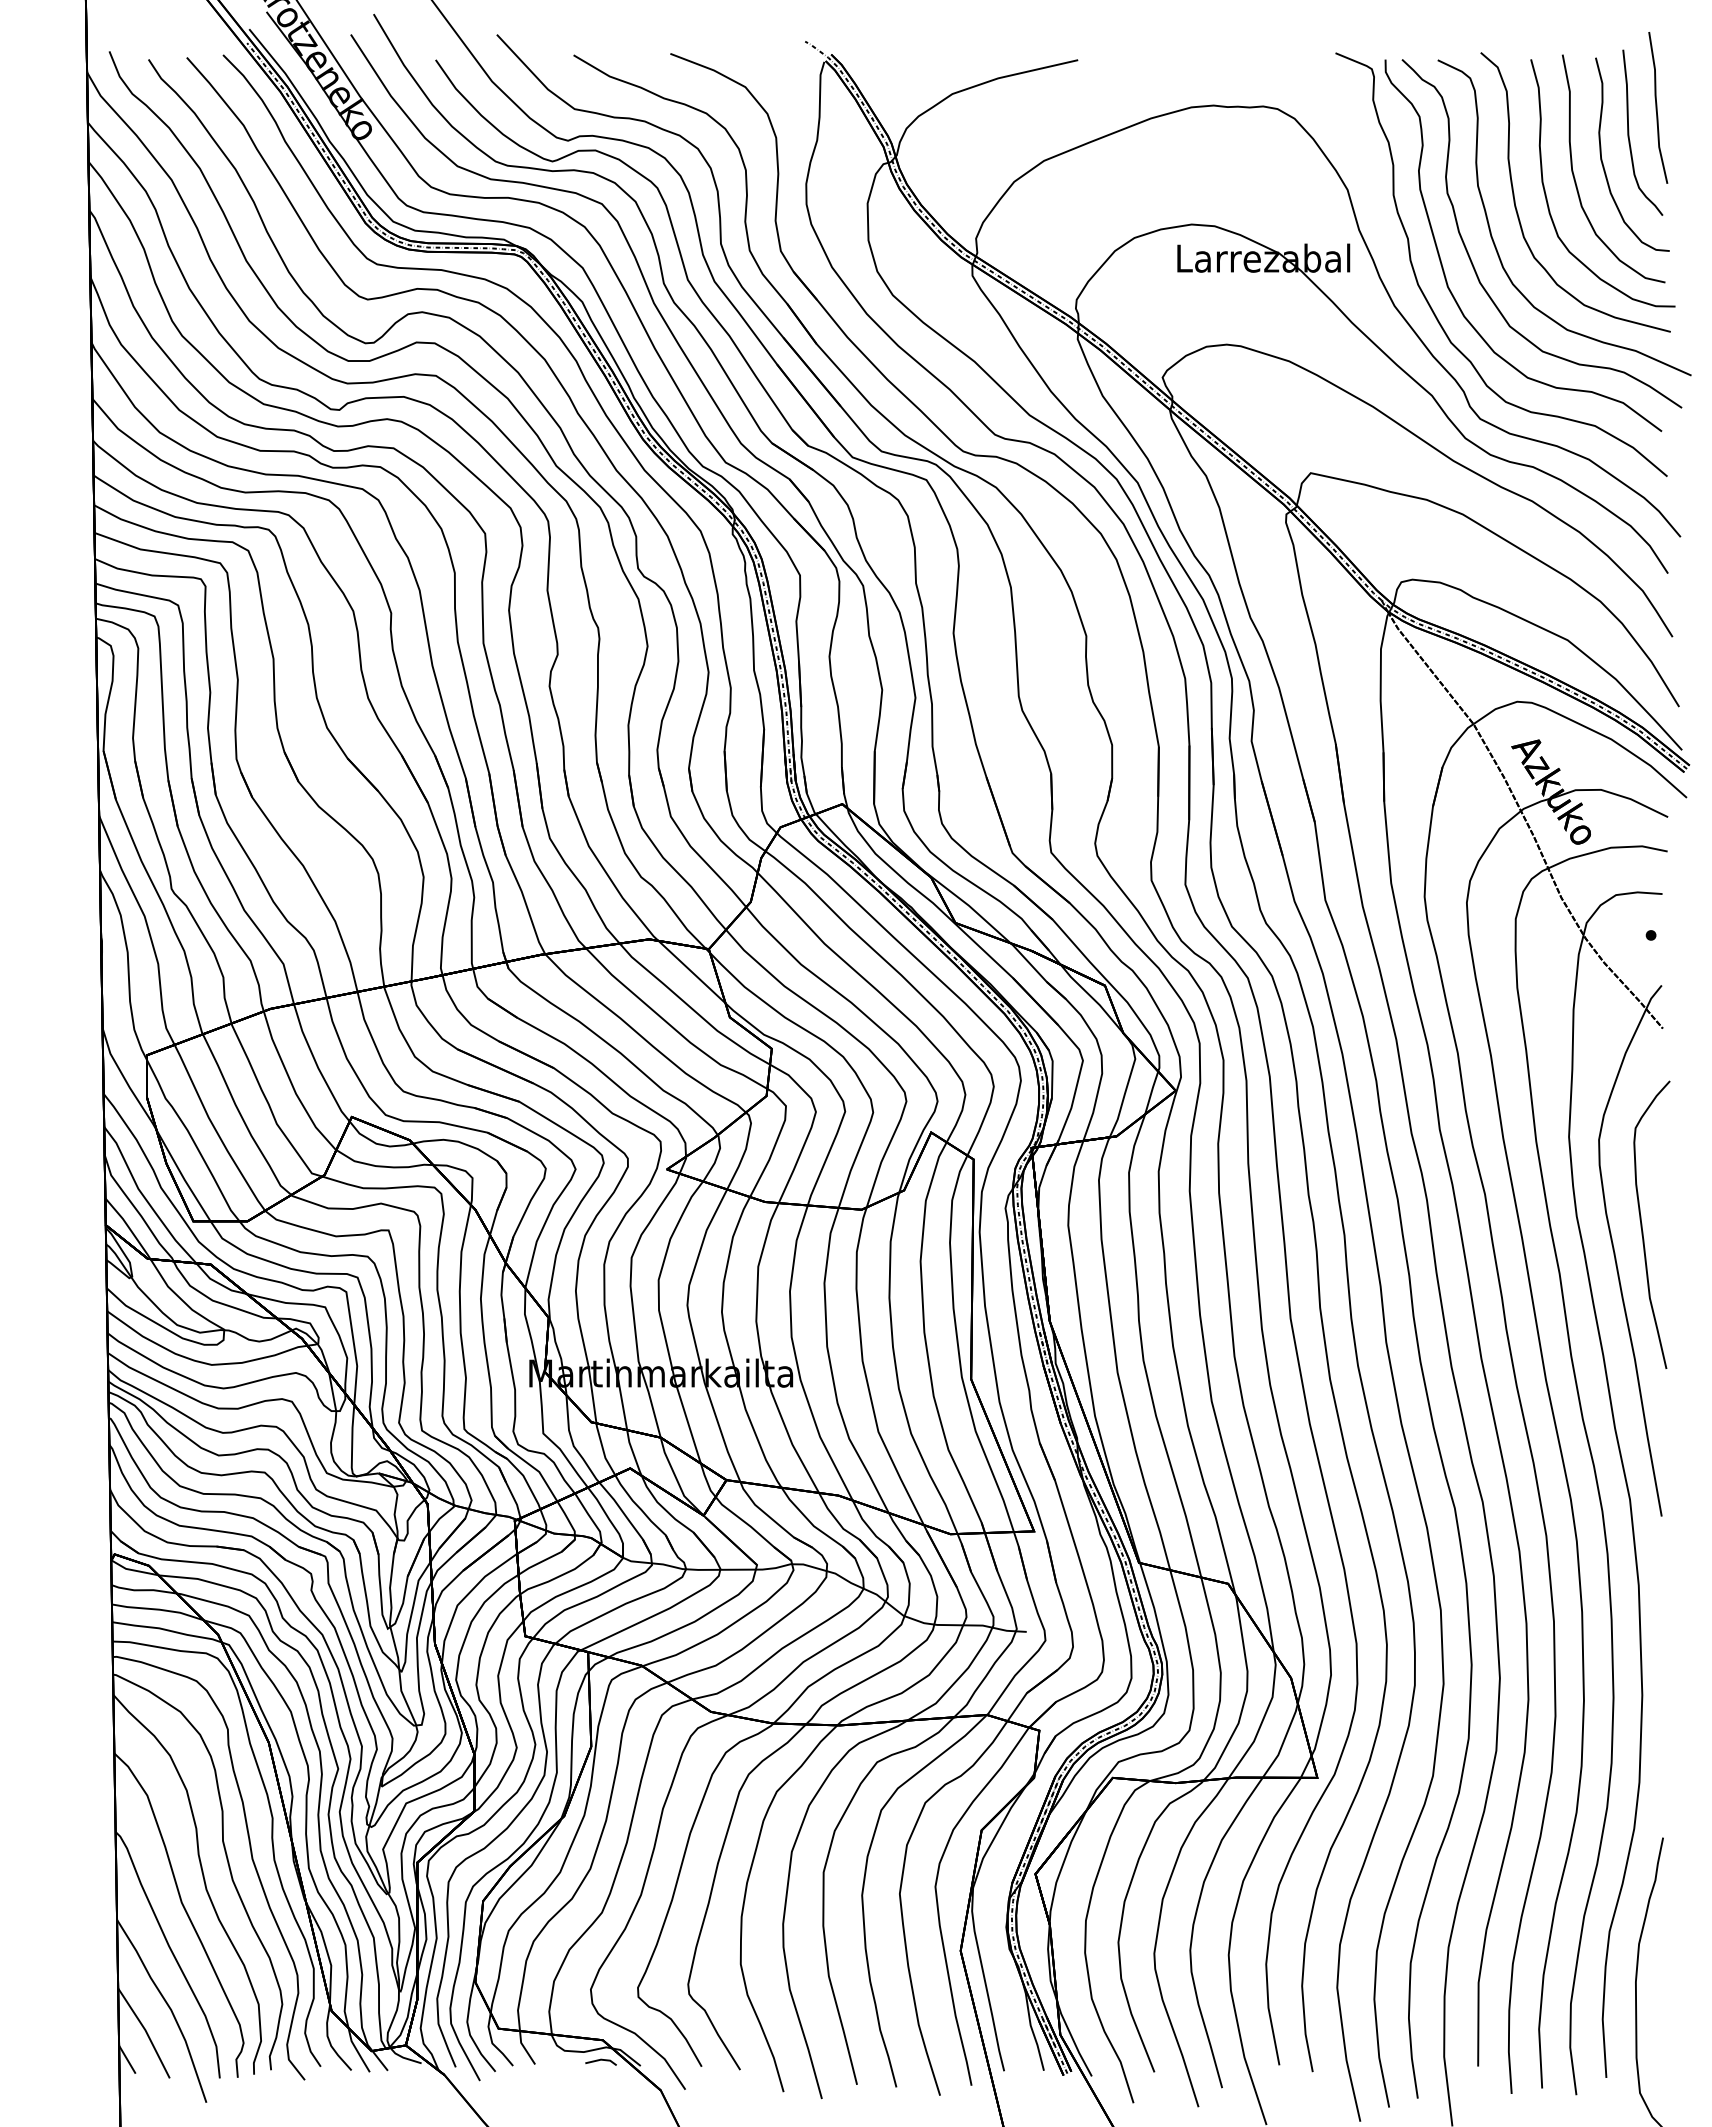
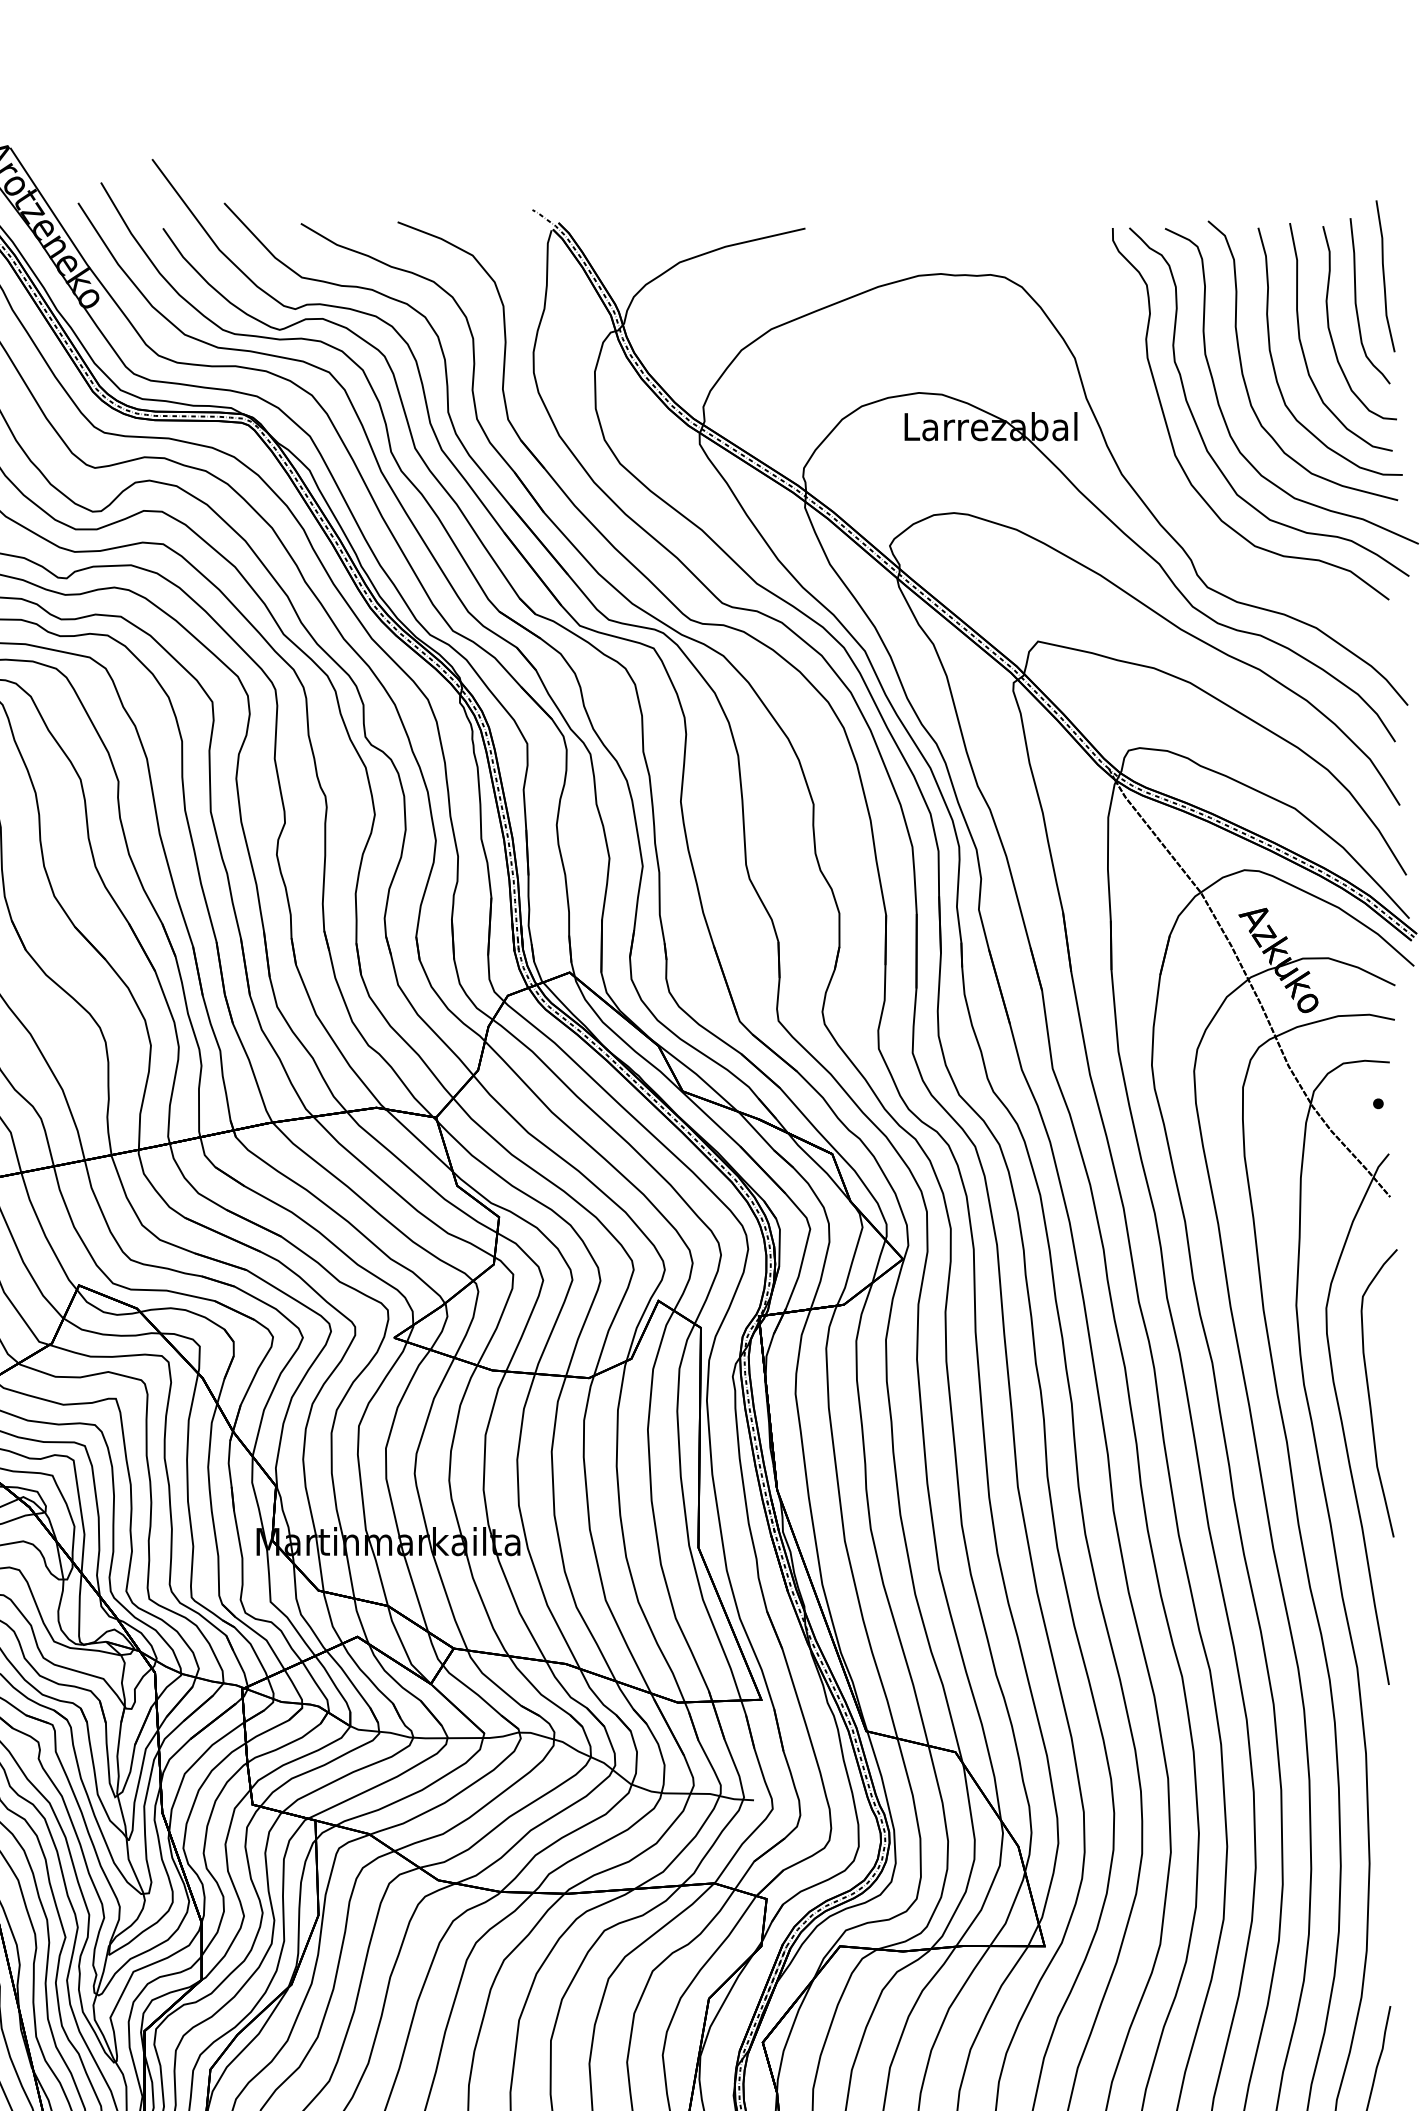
curve: (1430, 304) -> (1157, 472), removed

